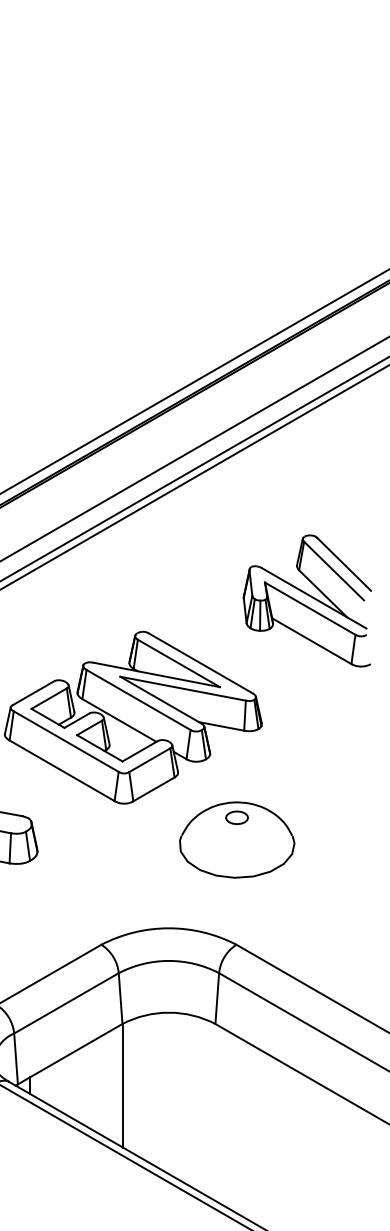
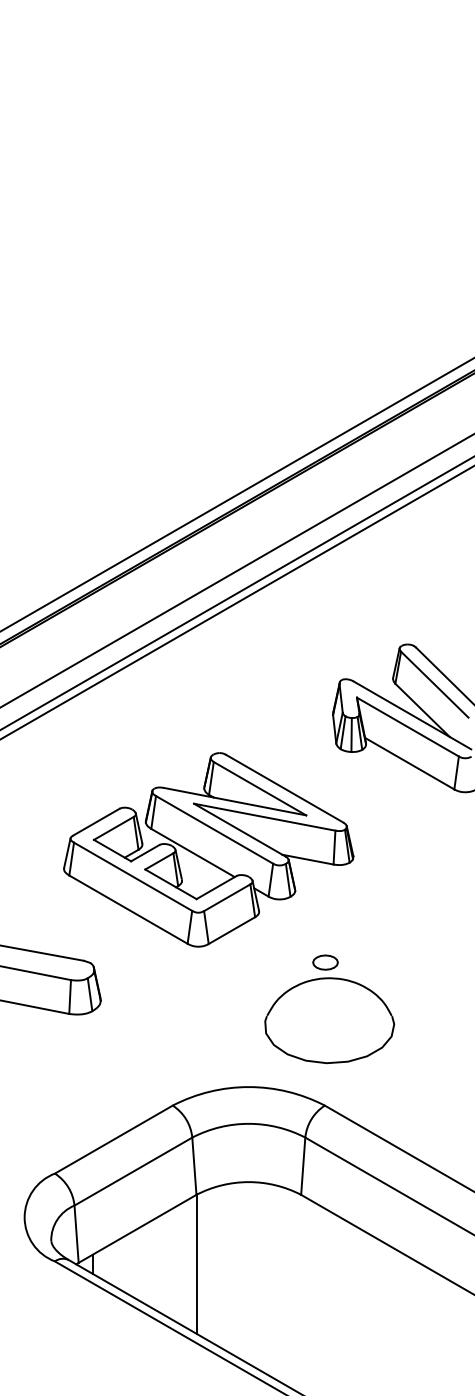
part: (237, 839) -> (329, 1020), moved

